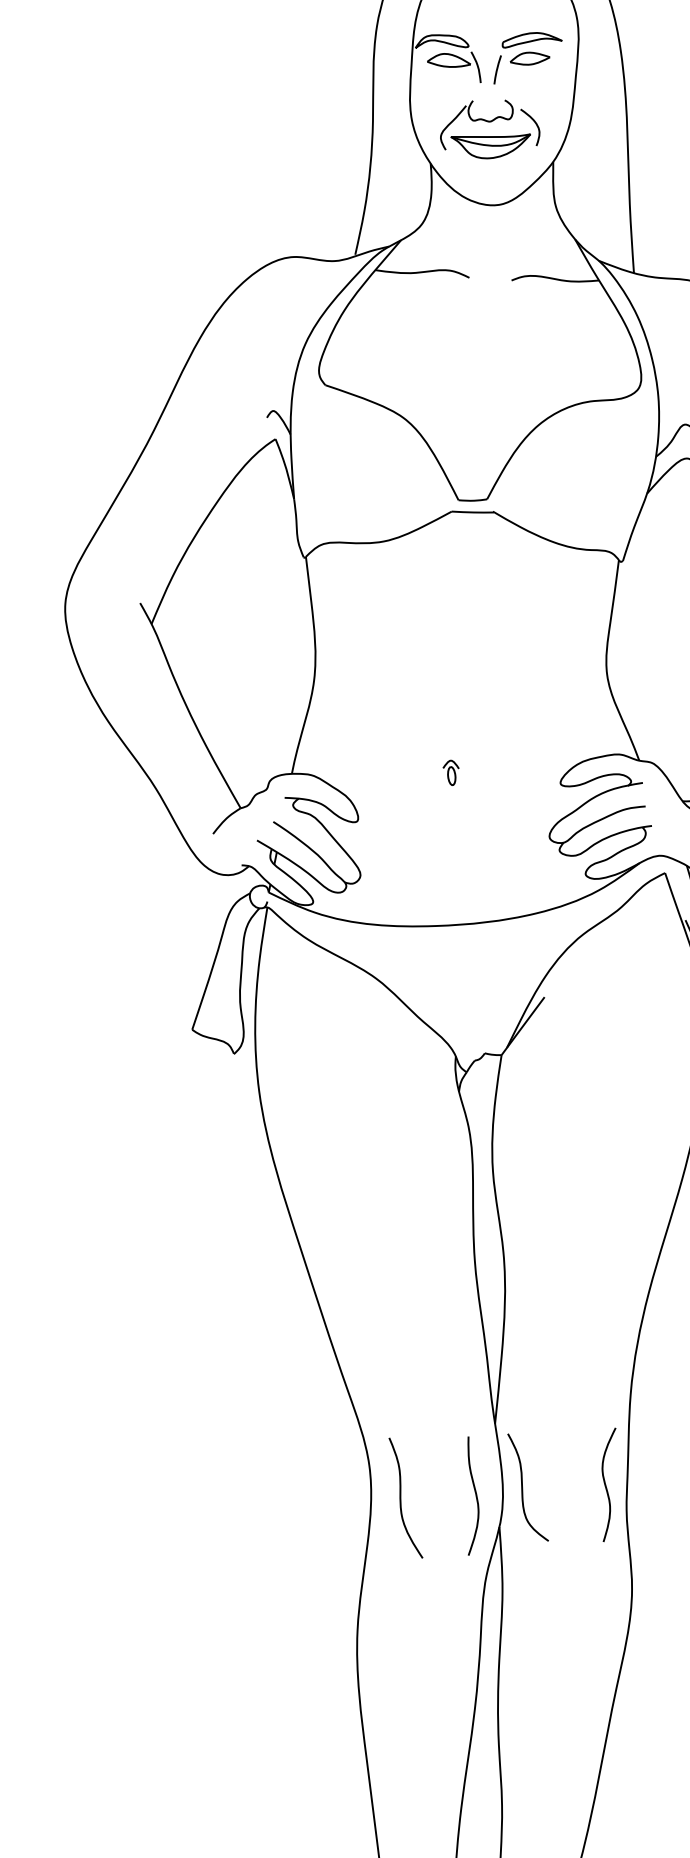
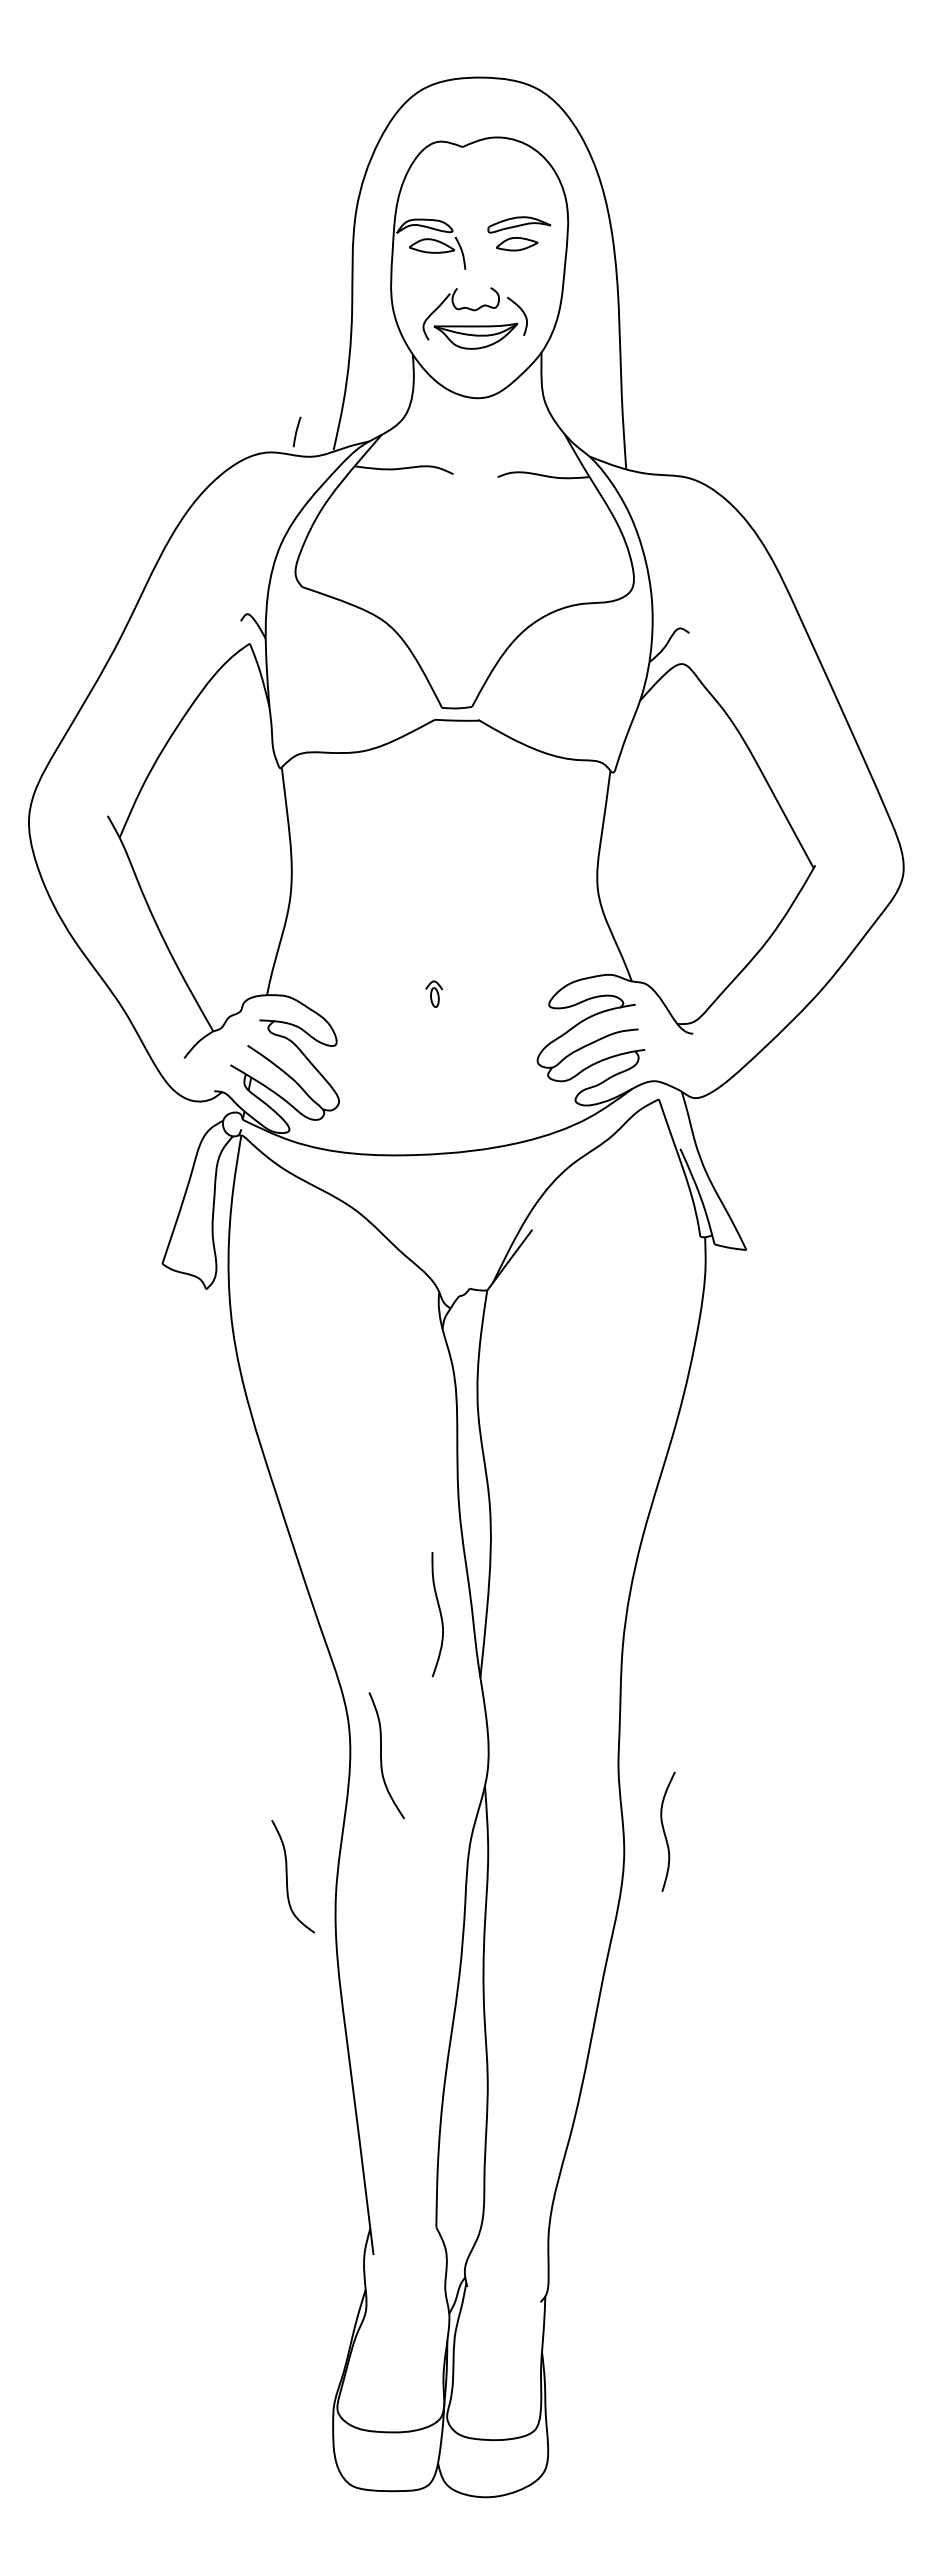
line: (497, 69) -> (296, 431), moved
curve: (606, 1485) -> (665, 1832), moved
curve: (522, 1487) -> (287, 1876), moved
curve: (475, 1495) -> (439, 1613), moved

